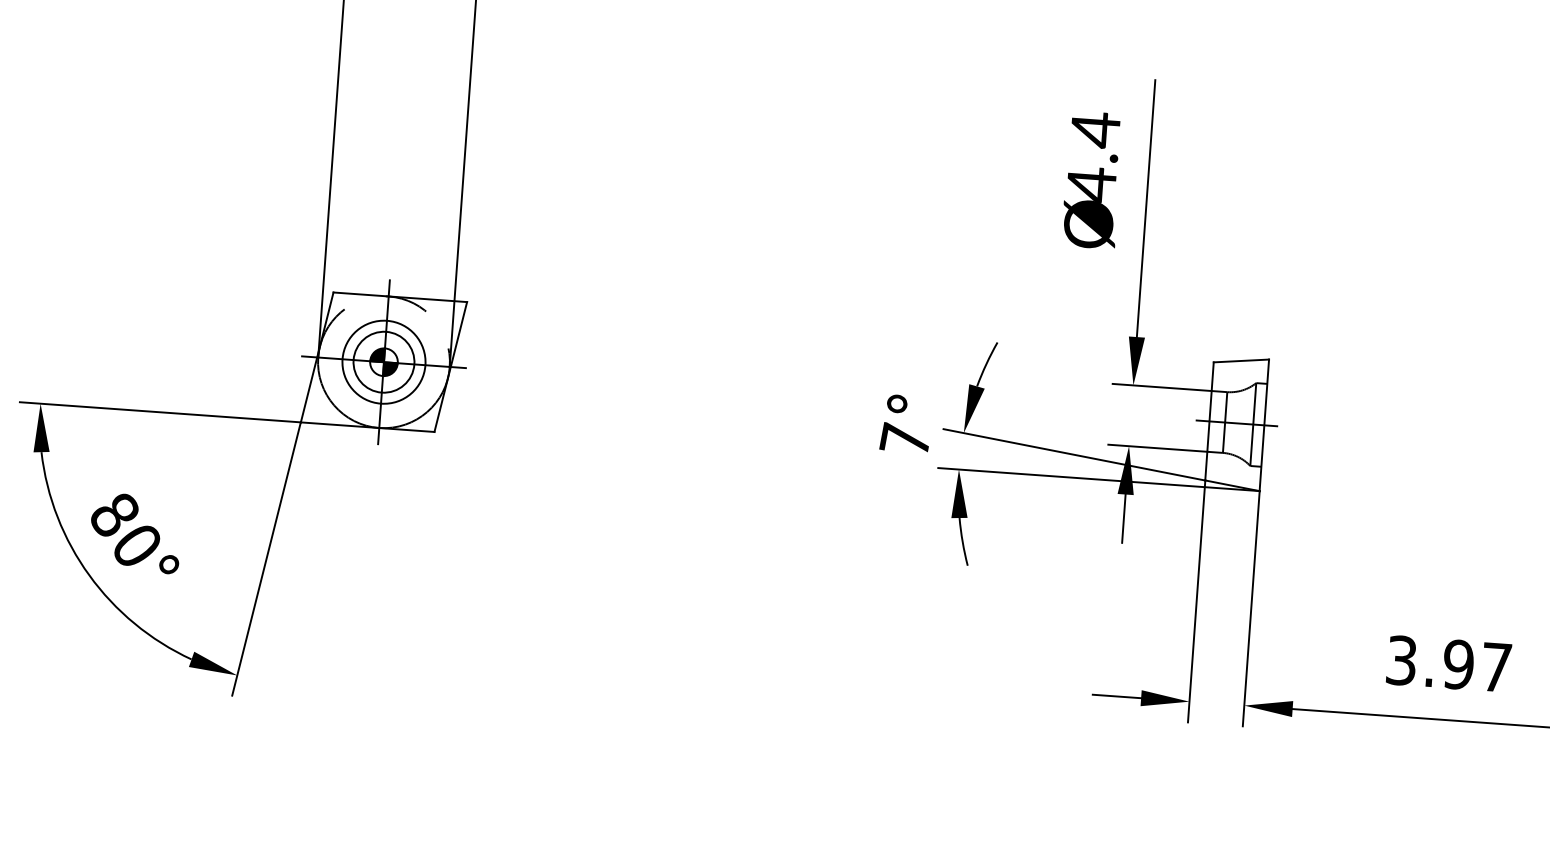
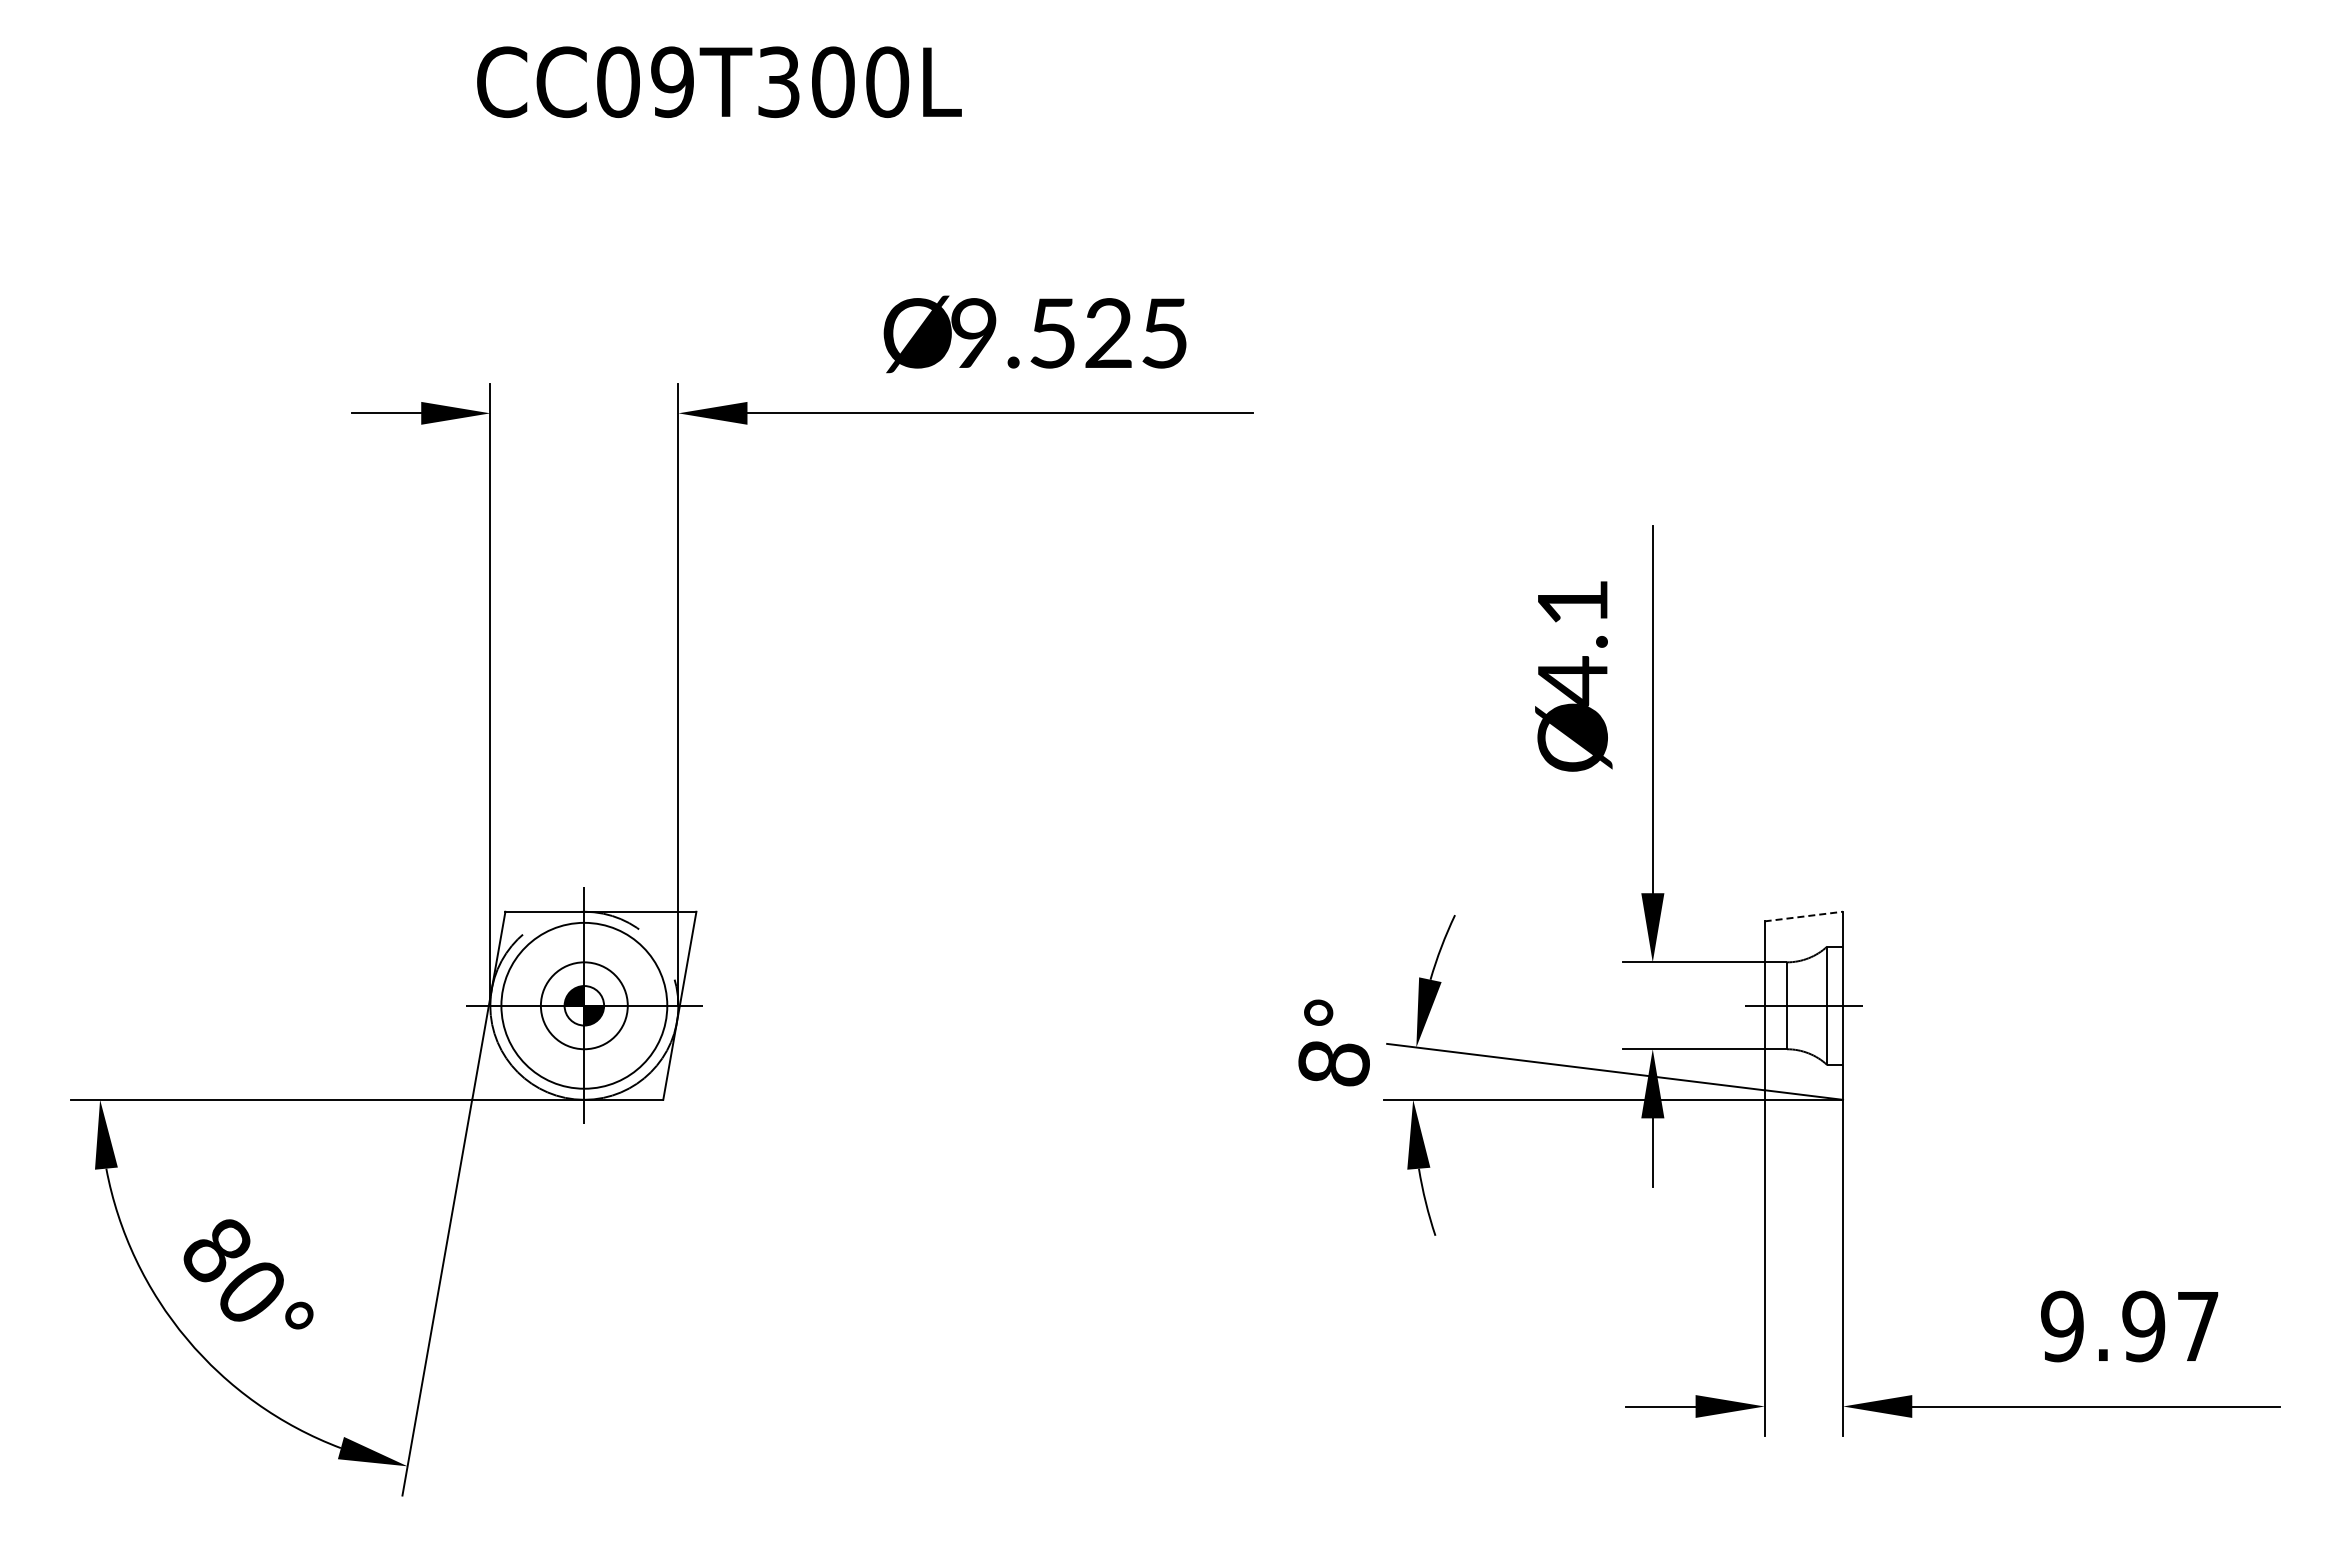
text: (1095, 130) -> (1572, 603), 4.4 -> 4.1
line: (1241, 360) -> (1804, 916), solid -> dashed
circle: (384, 362) -> (584, 1005), size x1.4
text: (905, 439) -> (1333, 1062), 7° -> 8°
text: (1401, 660) -> (2062, 1326), 3.97 -> 9.97

